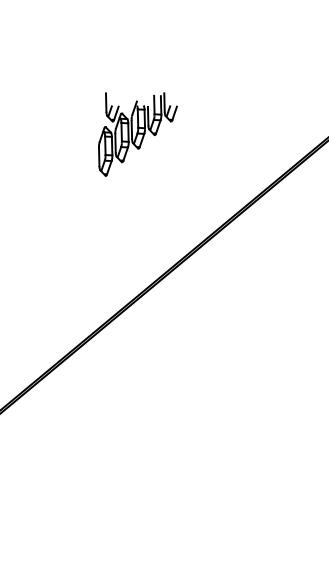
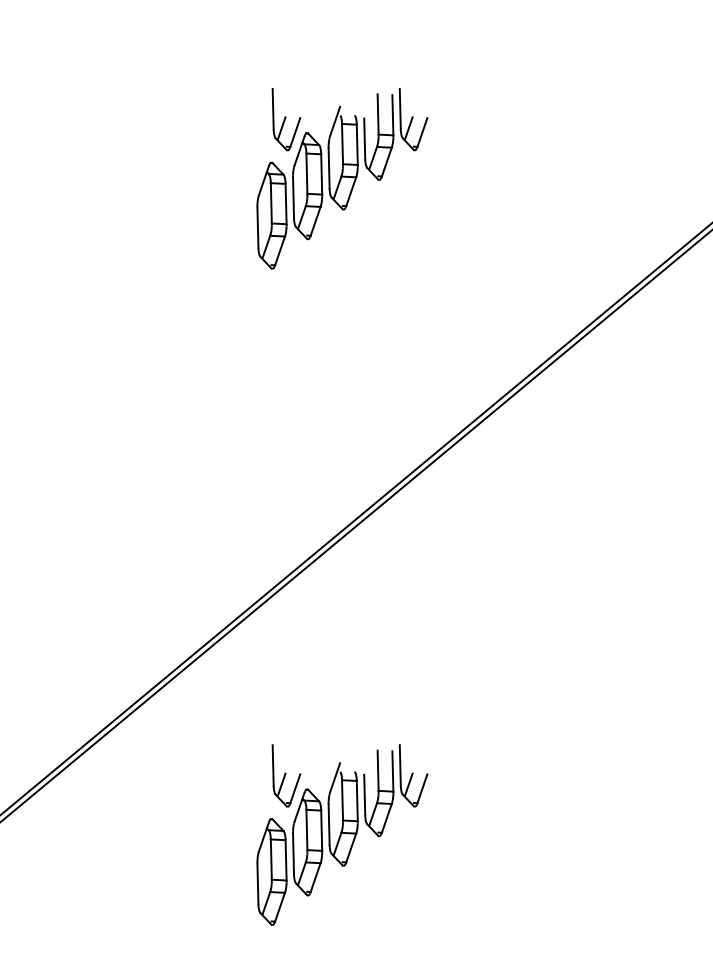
part: (137, 435) -> (341, 834), added

